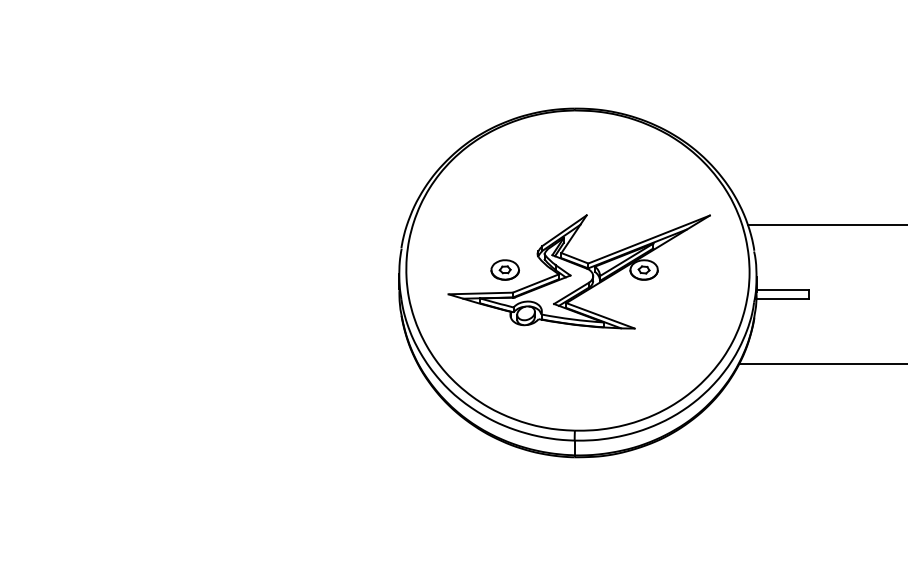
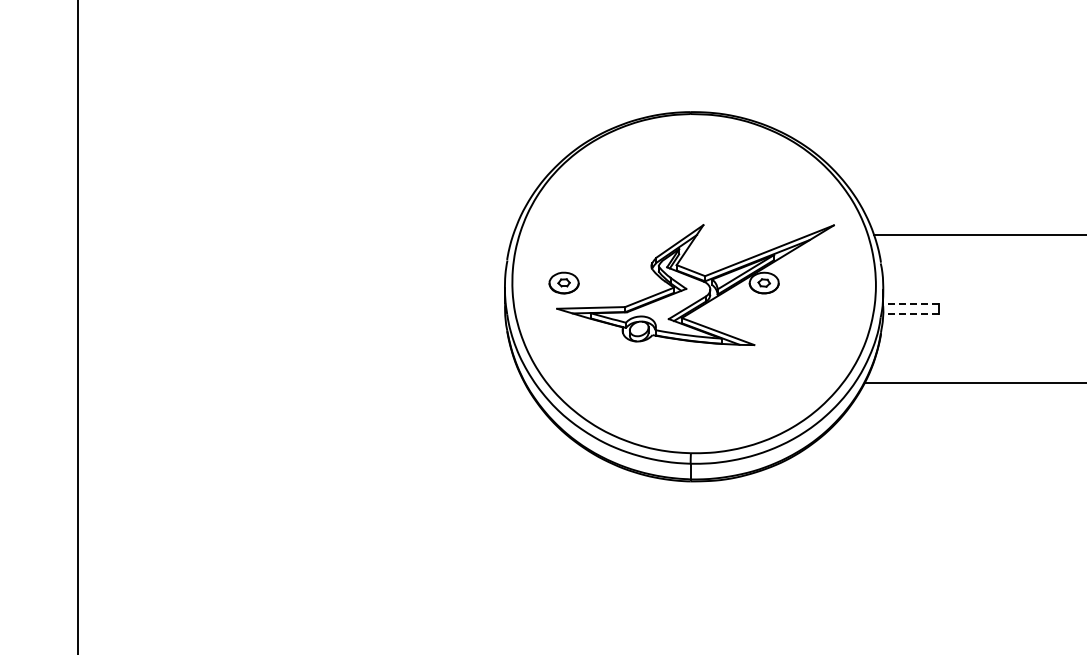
part: (504, 269) -> (563, 282), moved
line: (783, 290) -> (911, 304), solid -> dashed
line: (782, 298) -> (910, 313), solid -> dashed

